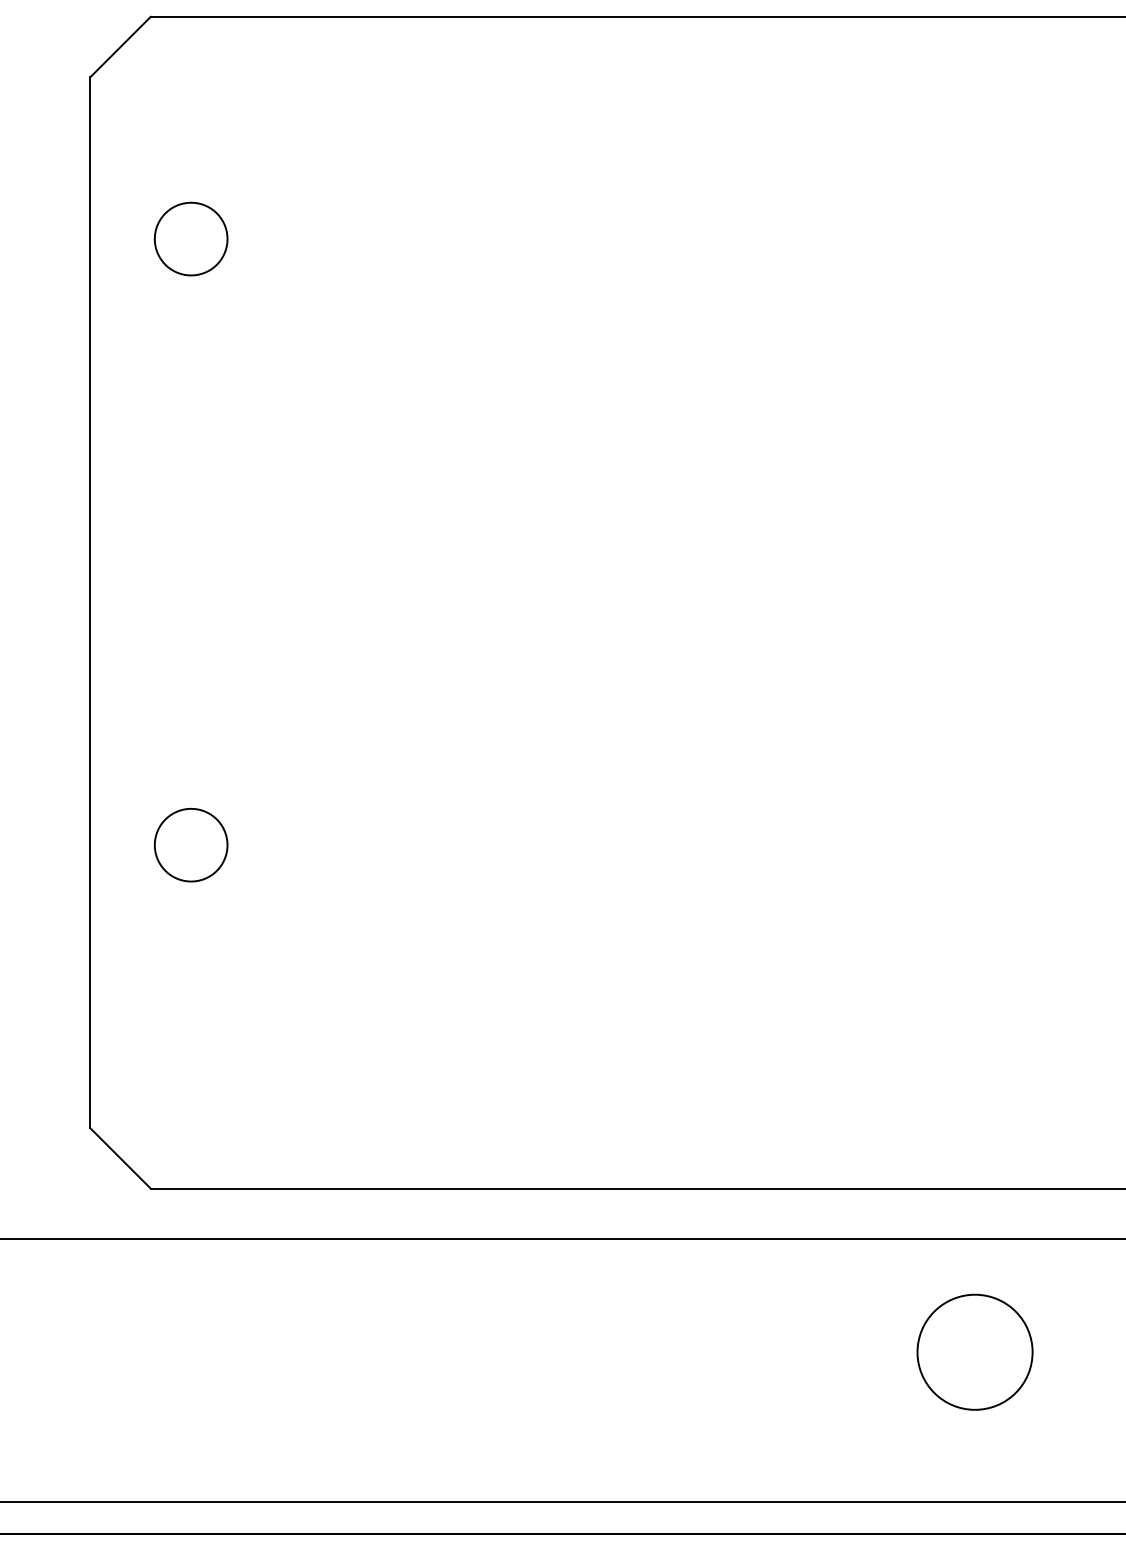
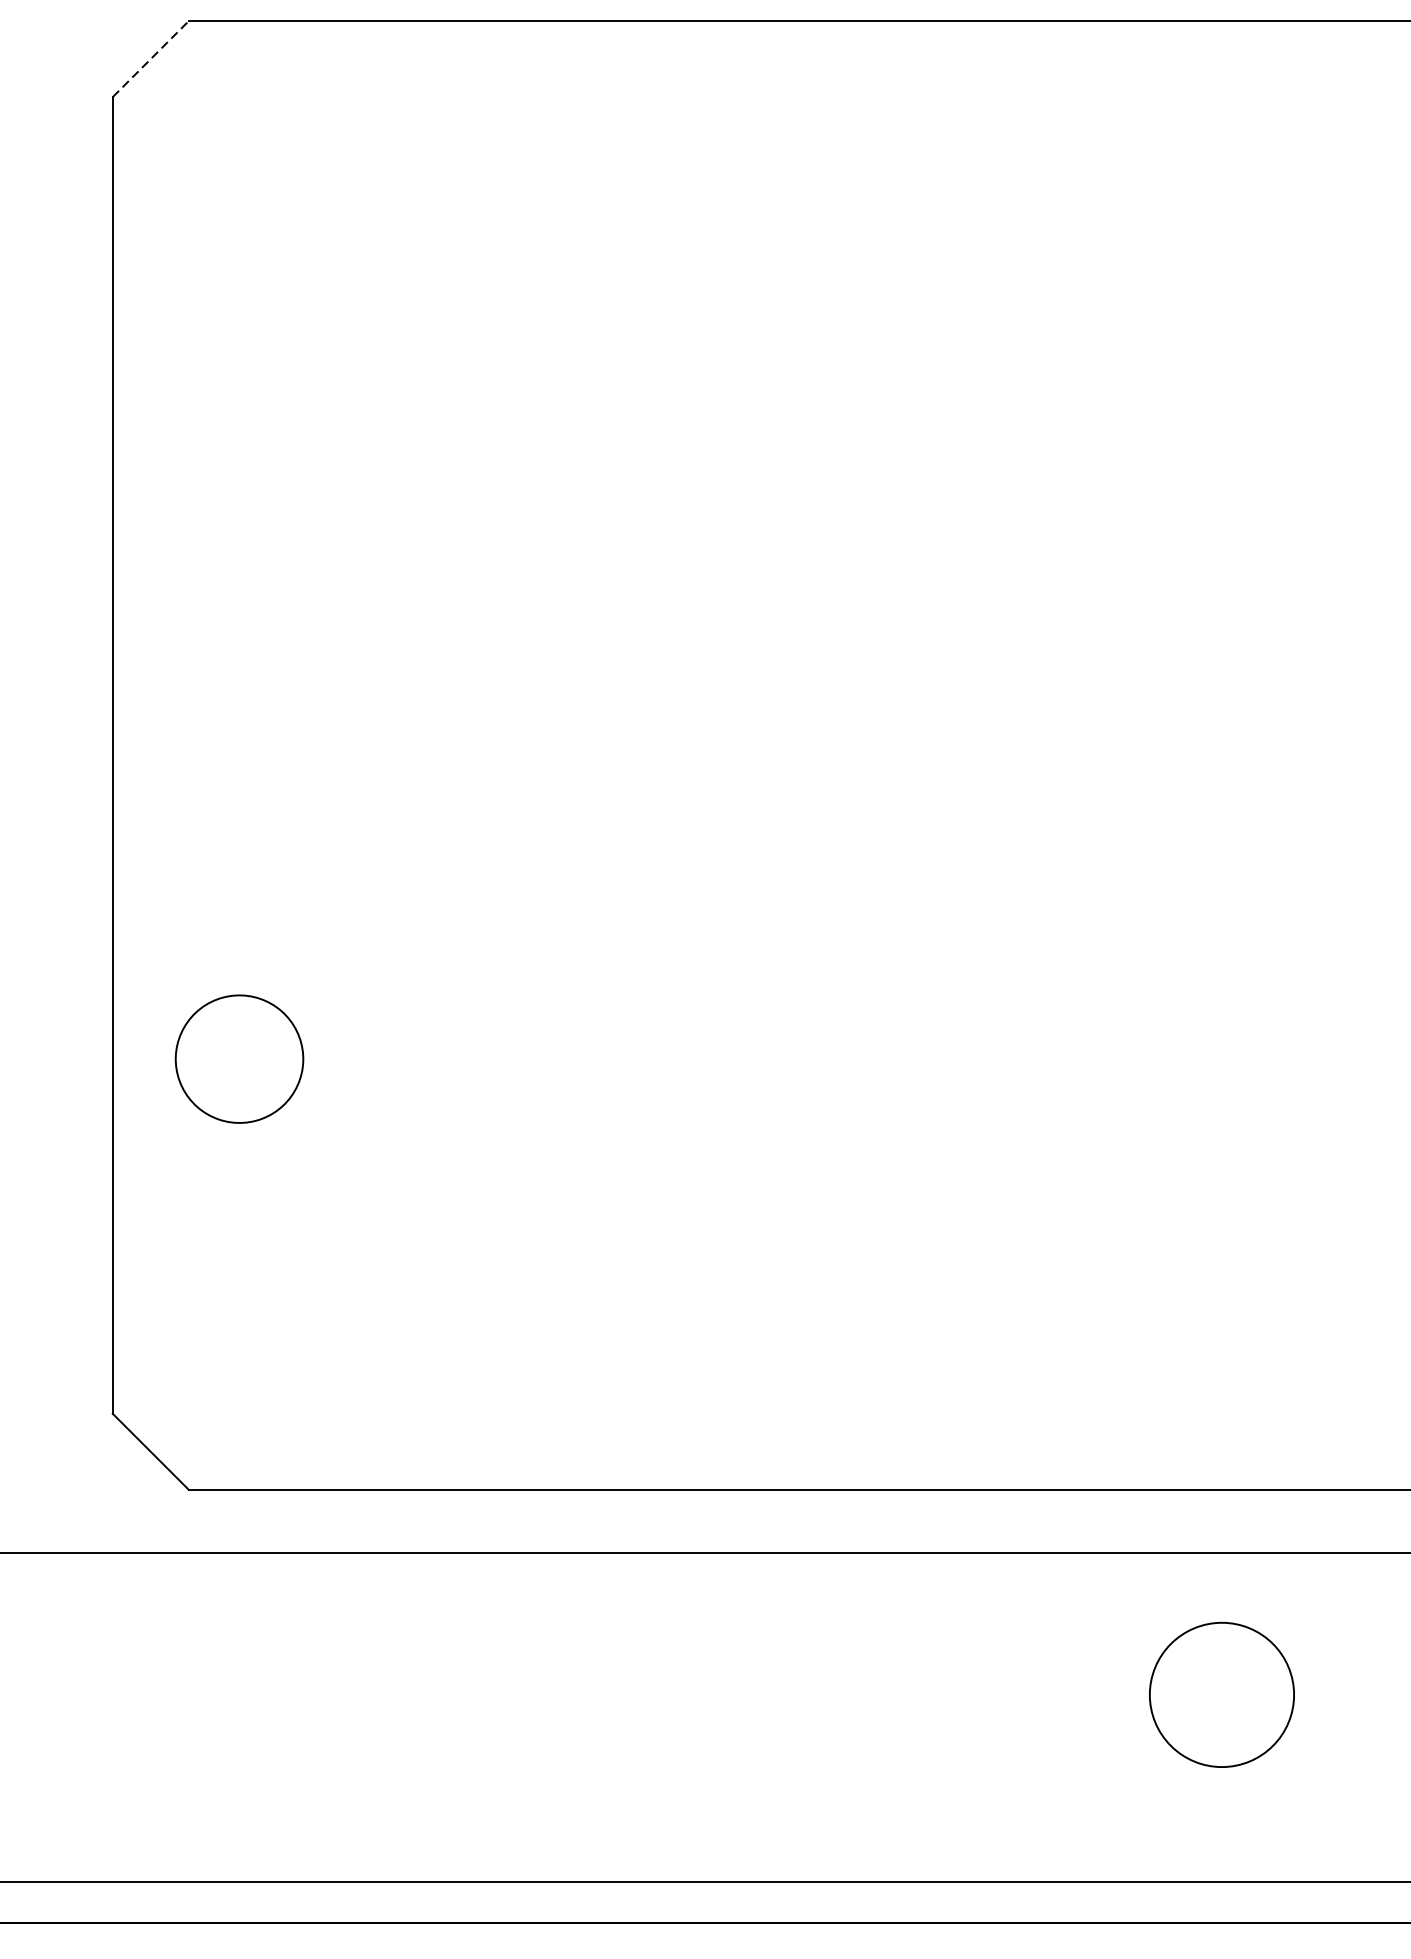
line: (120, 47) -> (150, 59), solid -> dashed
part: (190, 238) -> (238, 298), removed
part: (190, 845) -> (238, 1059), size x1.4

